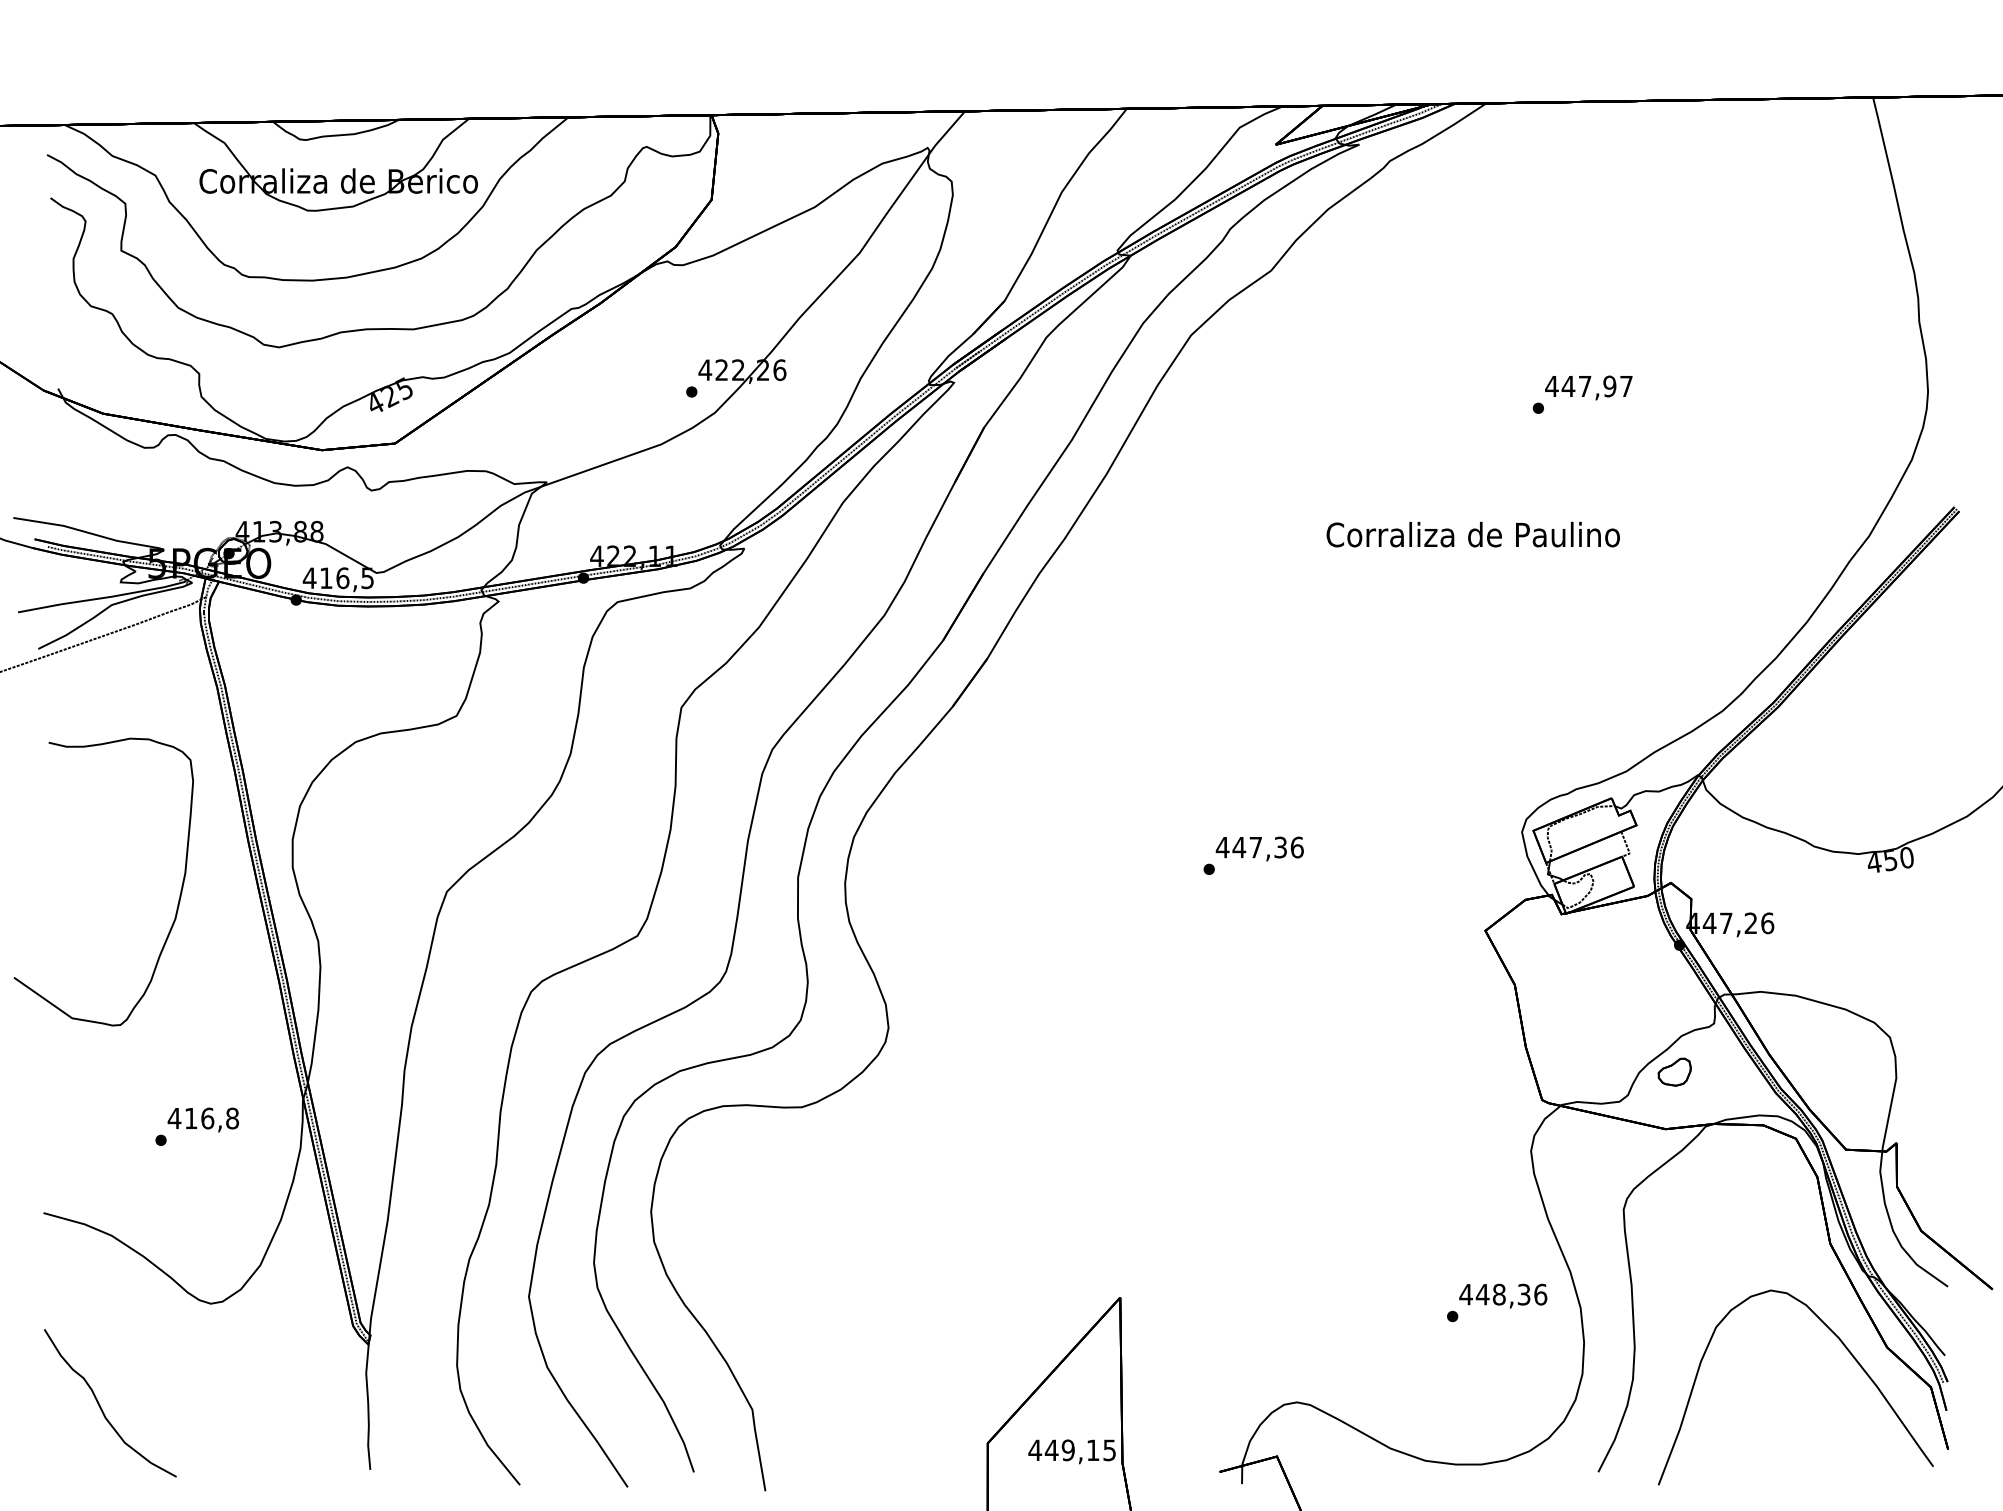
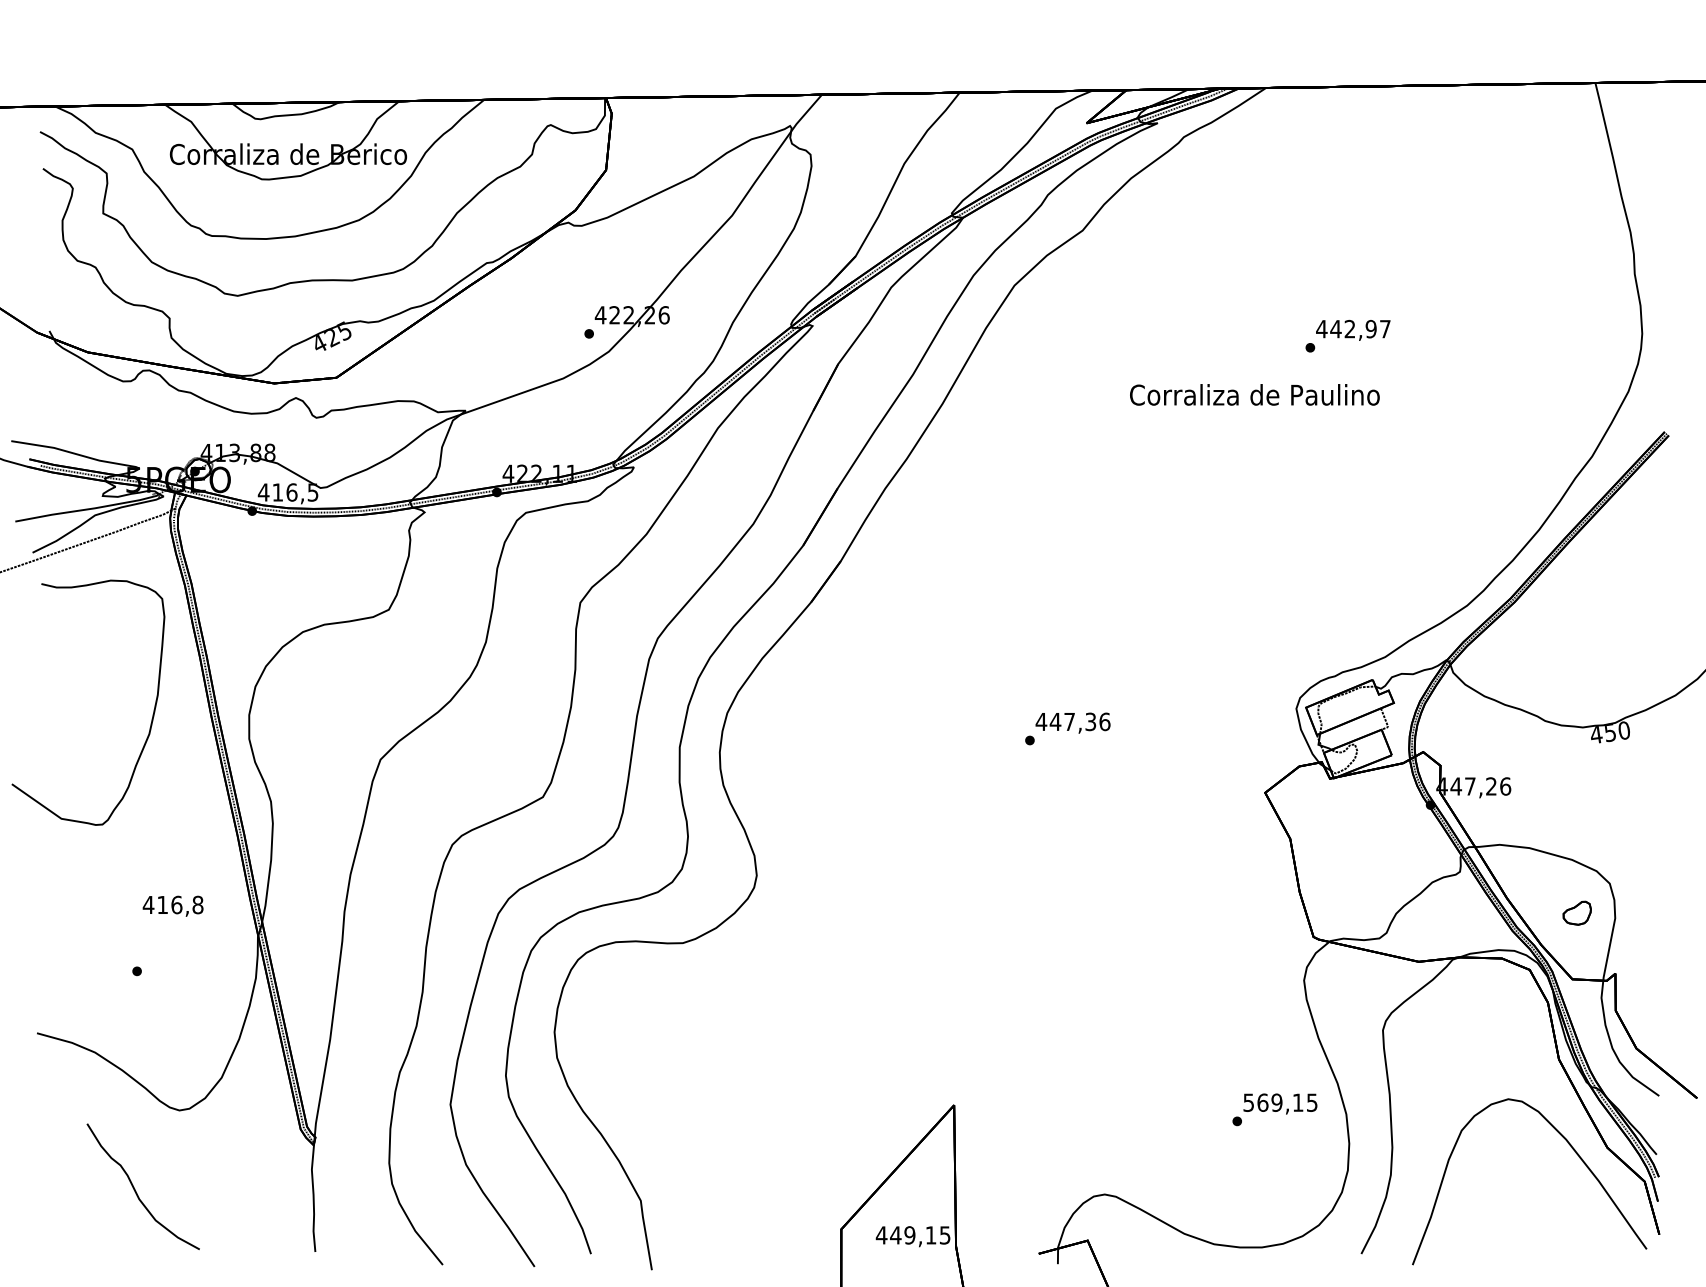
text: (1584, 385) -> (1349, 328), 447,97 -> 442,97
text: (1472, 534) -> (1254, 394), moved
curve: (178, 899) -> (151, 717), moved
part: (1674, 1071) -> (1577, 912), moved
text: (202, 1119) -> (172, 905), moved
text: (1503, 1294) -> (1280, 1102), 448,36 -> 569,15
curve: (101, 1407) -> (135, 1190), moved

